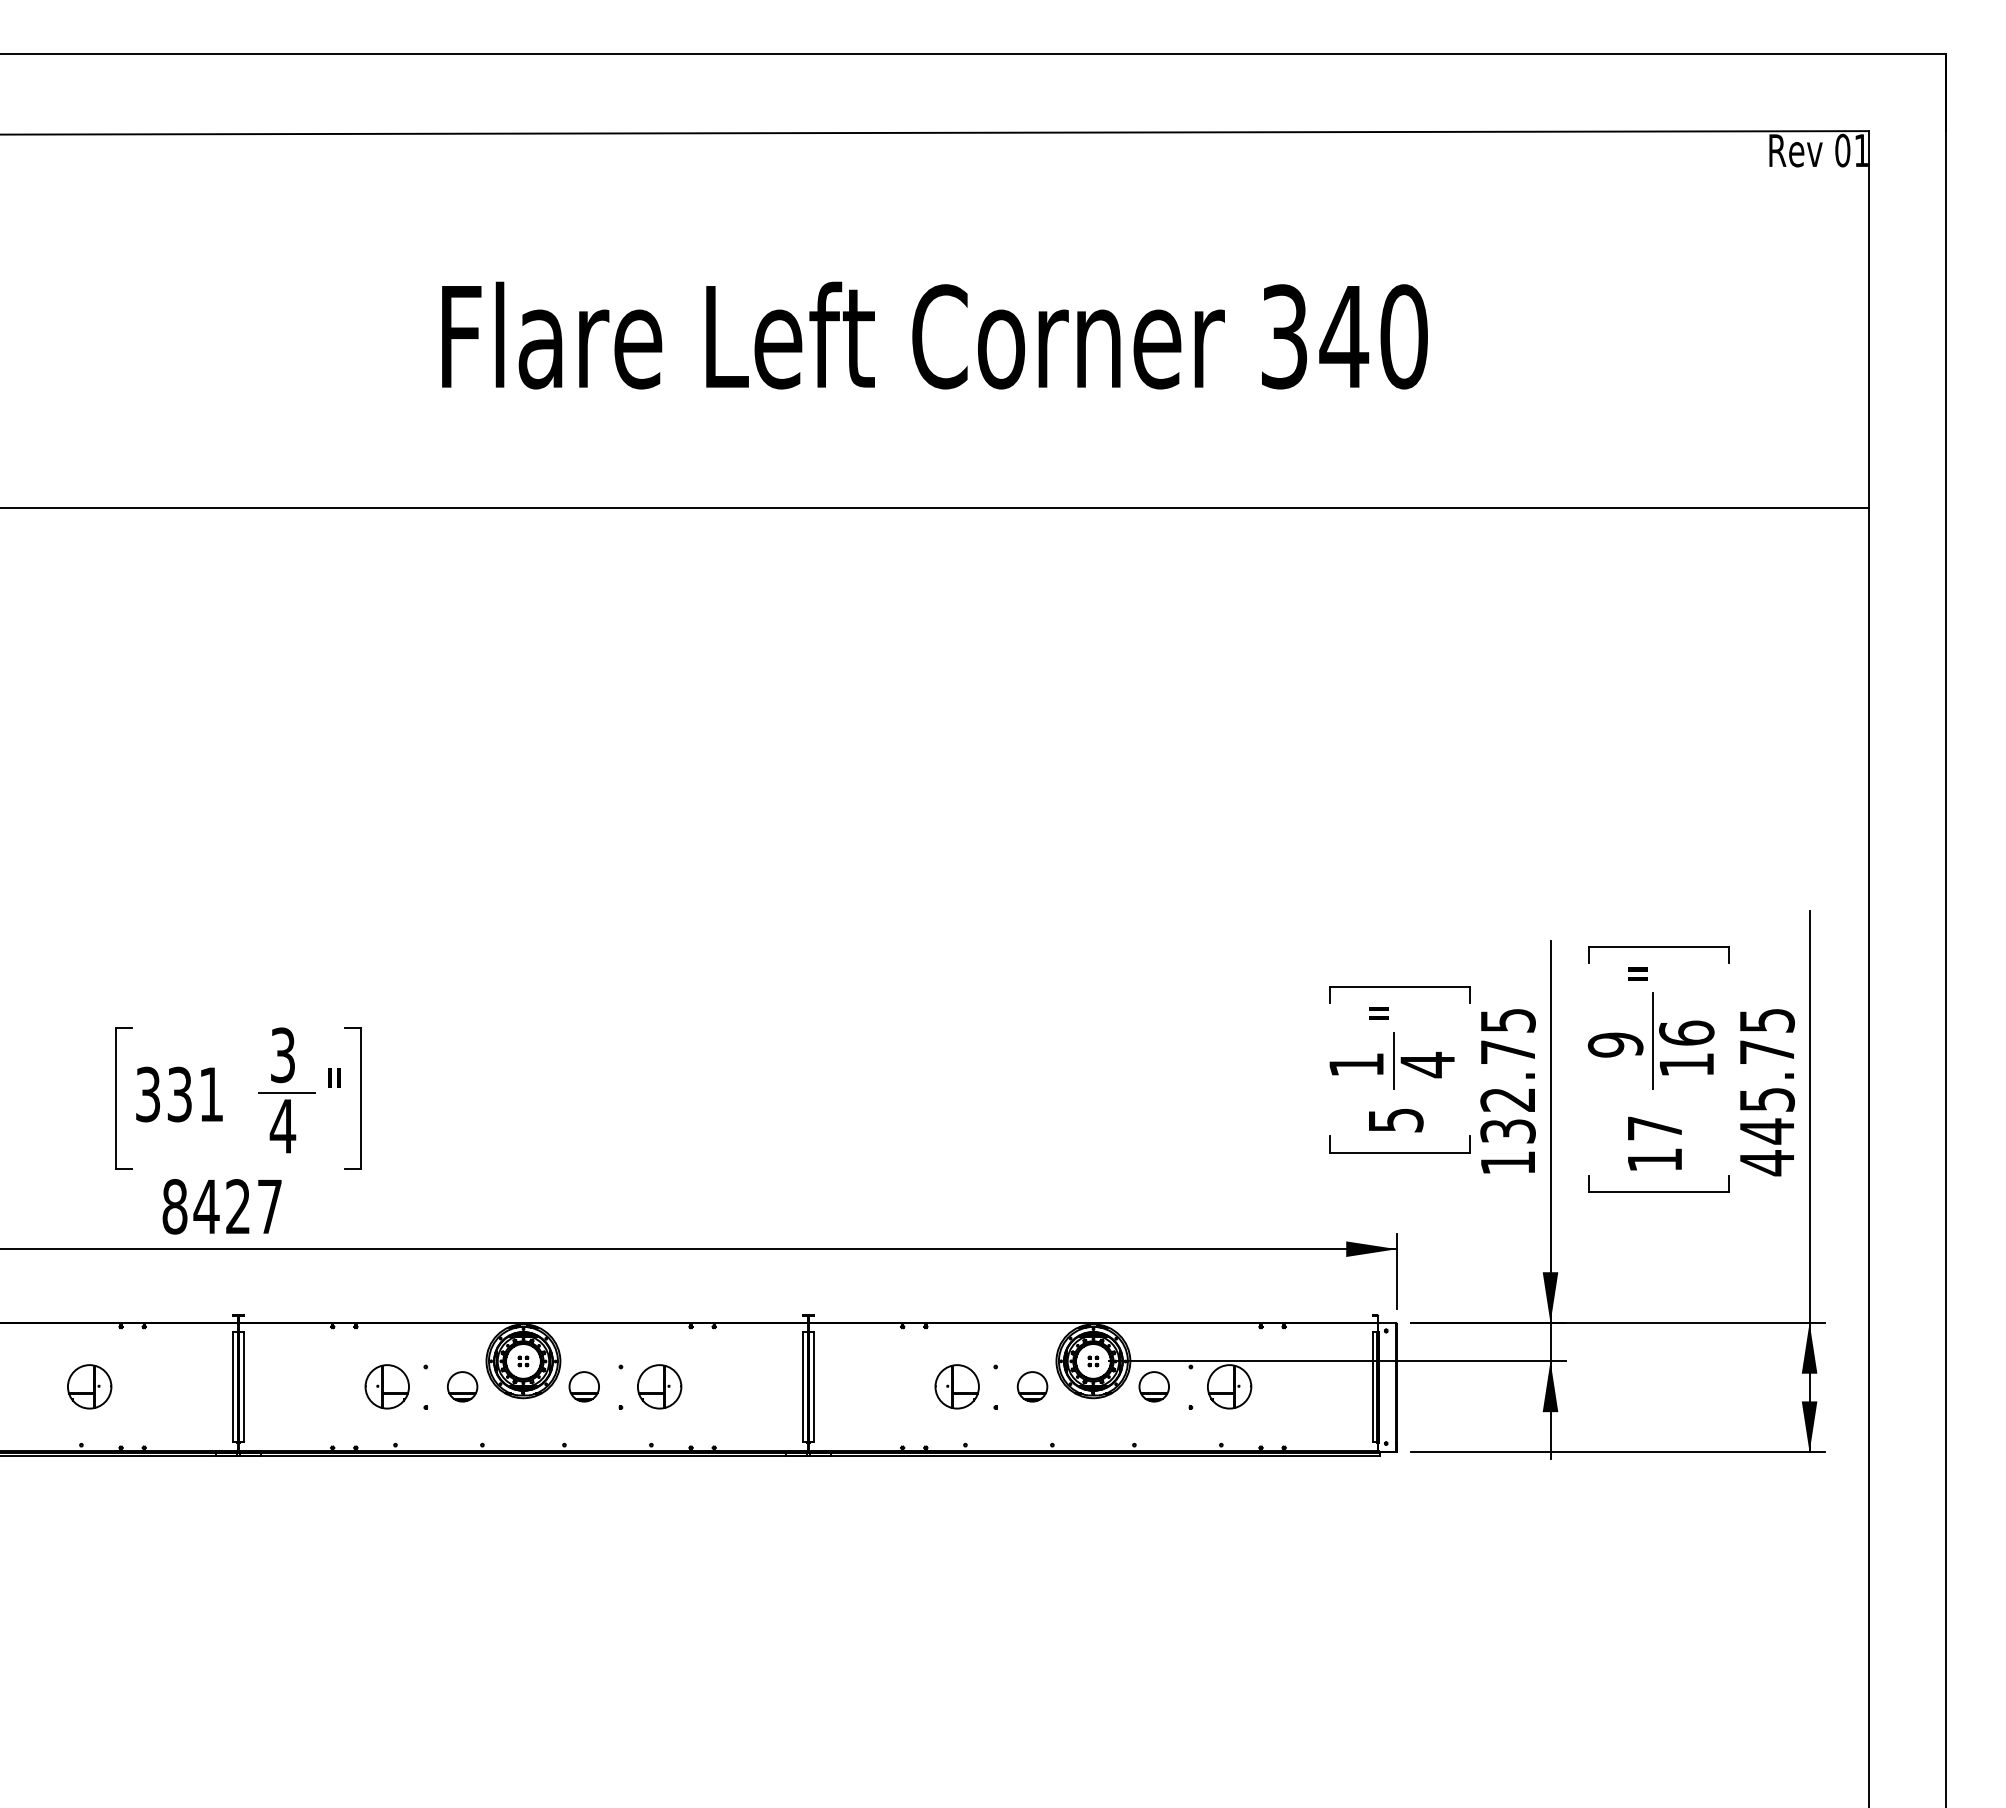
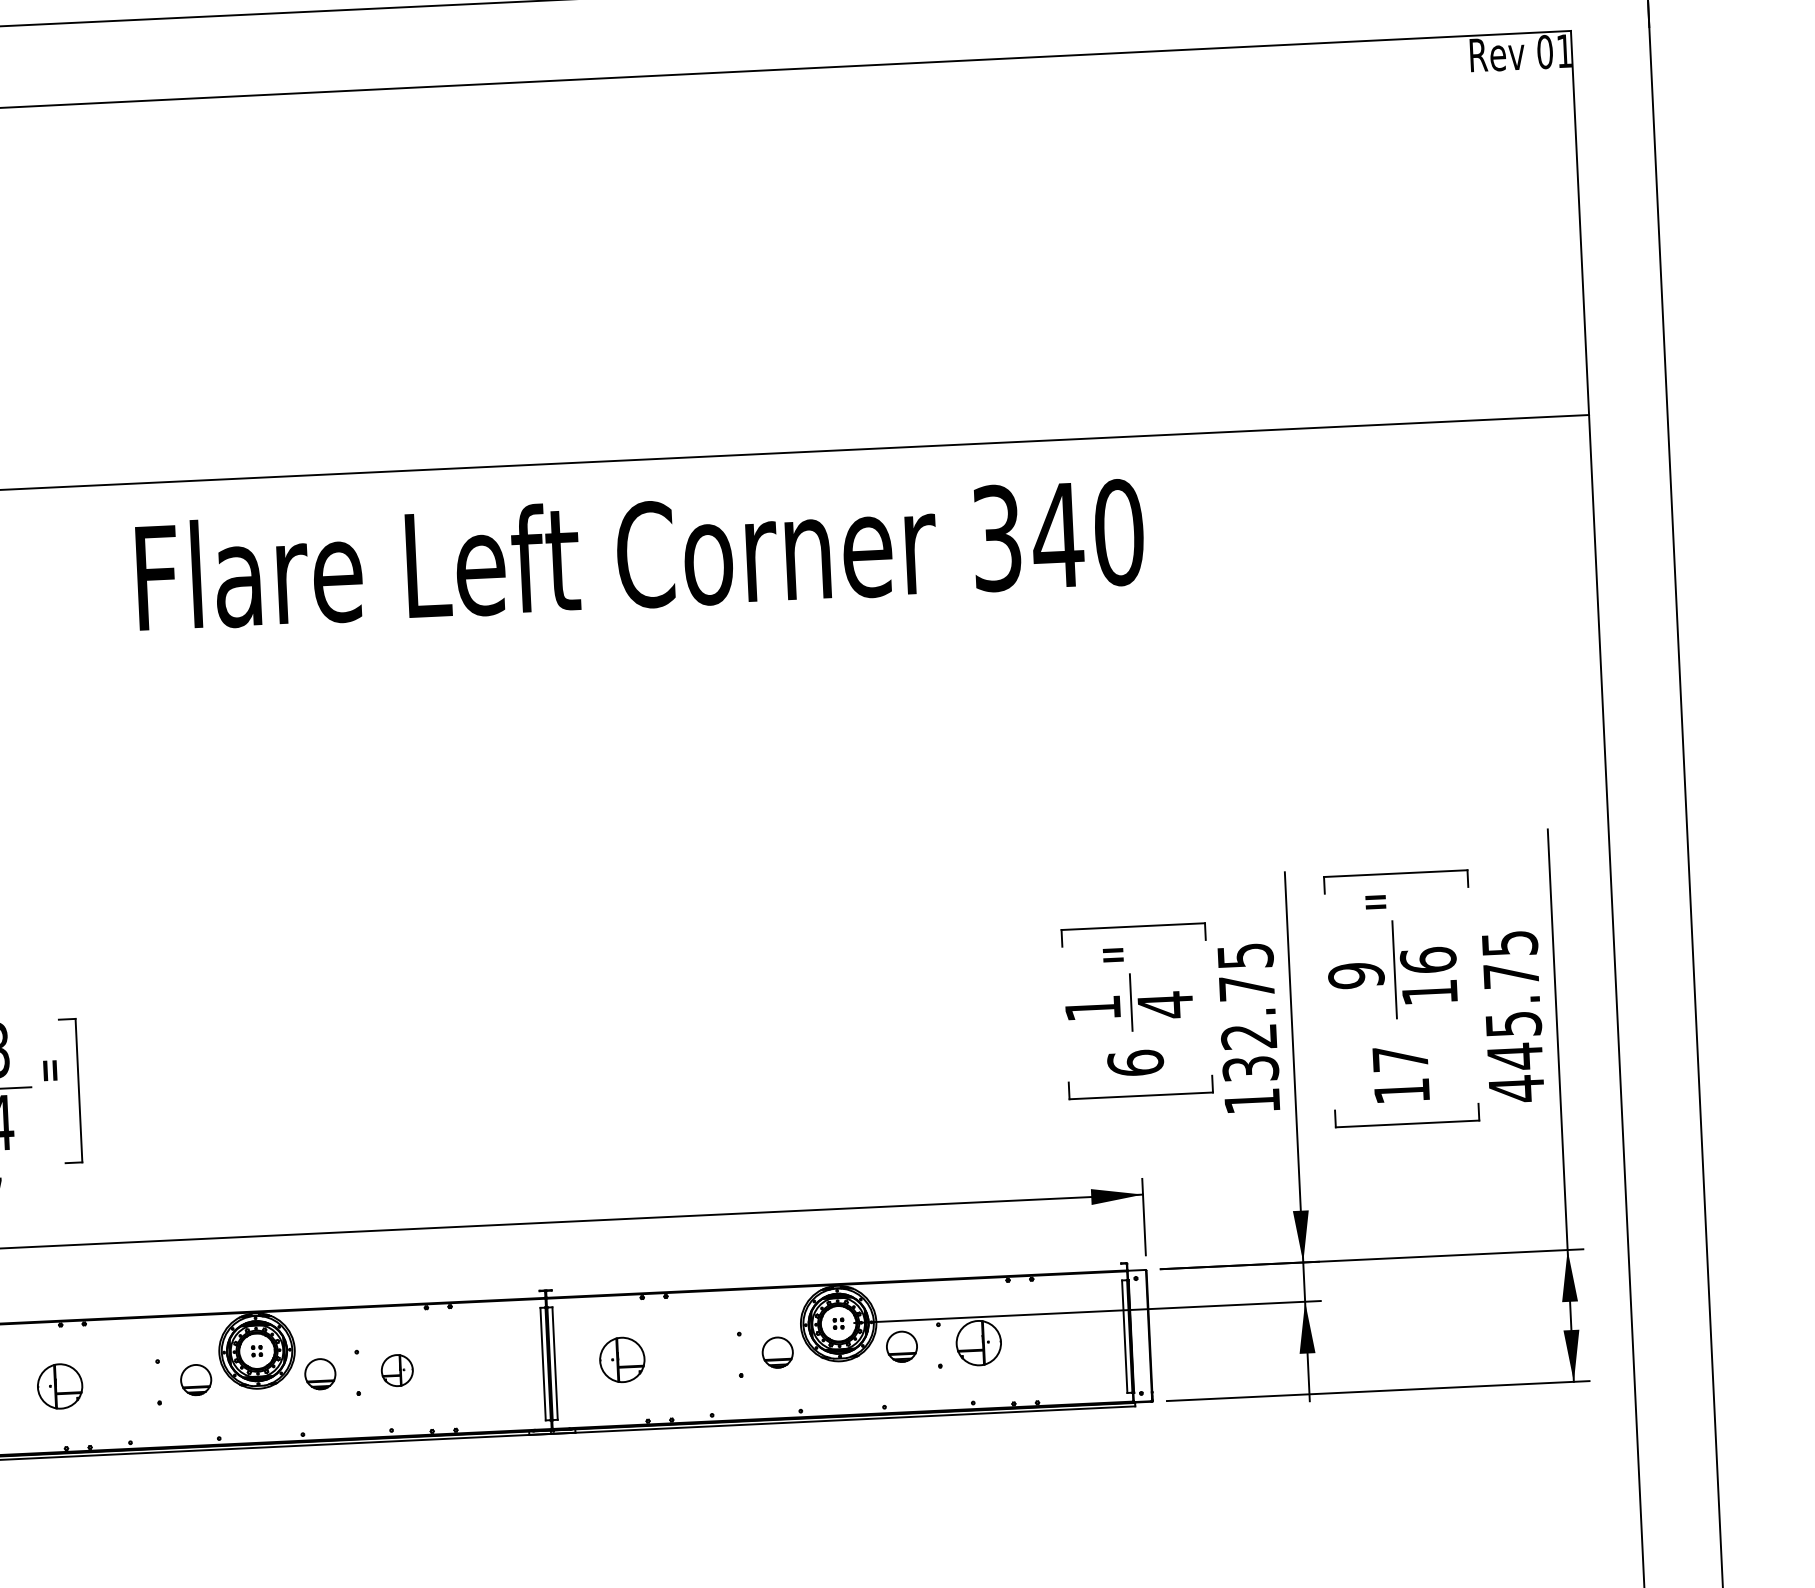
text: (934, 335) -> (639, 553), moved
text: (1395, 1119) -> (1135, 1062), 5 -> 6
part: (386, 1386) -> (59, 1386), moved
part: (659, 1386) -> (397, 1370), size x0.7
part: (956, 1386) -> (621, 1359), moved

